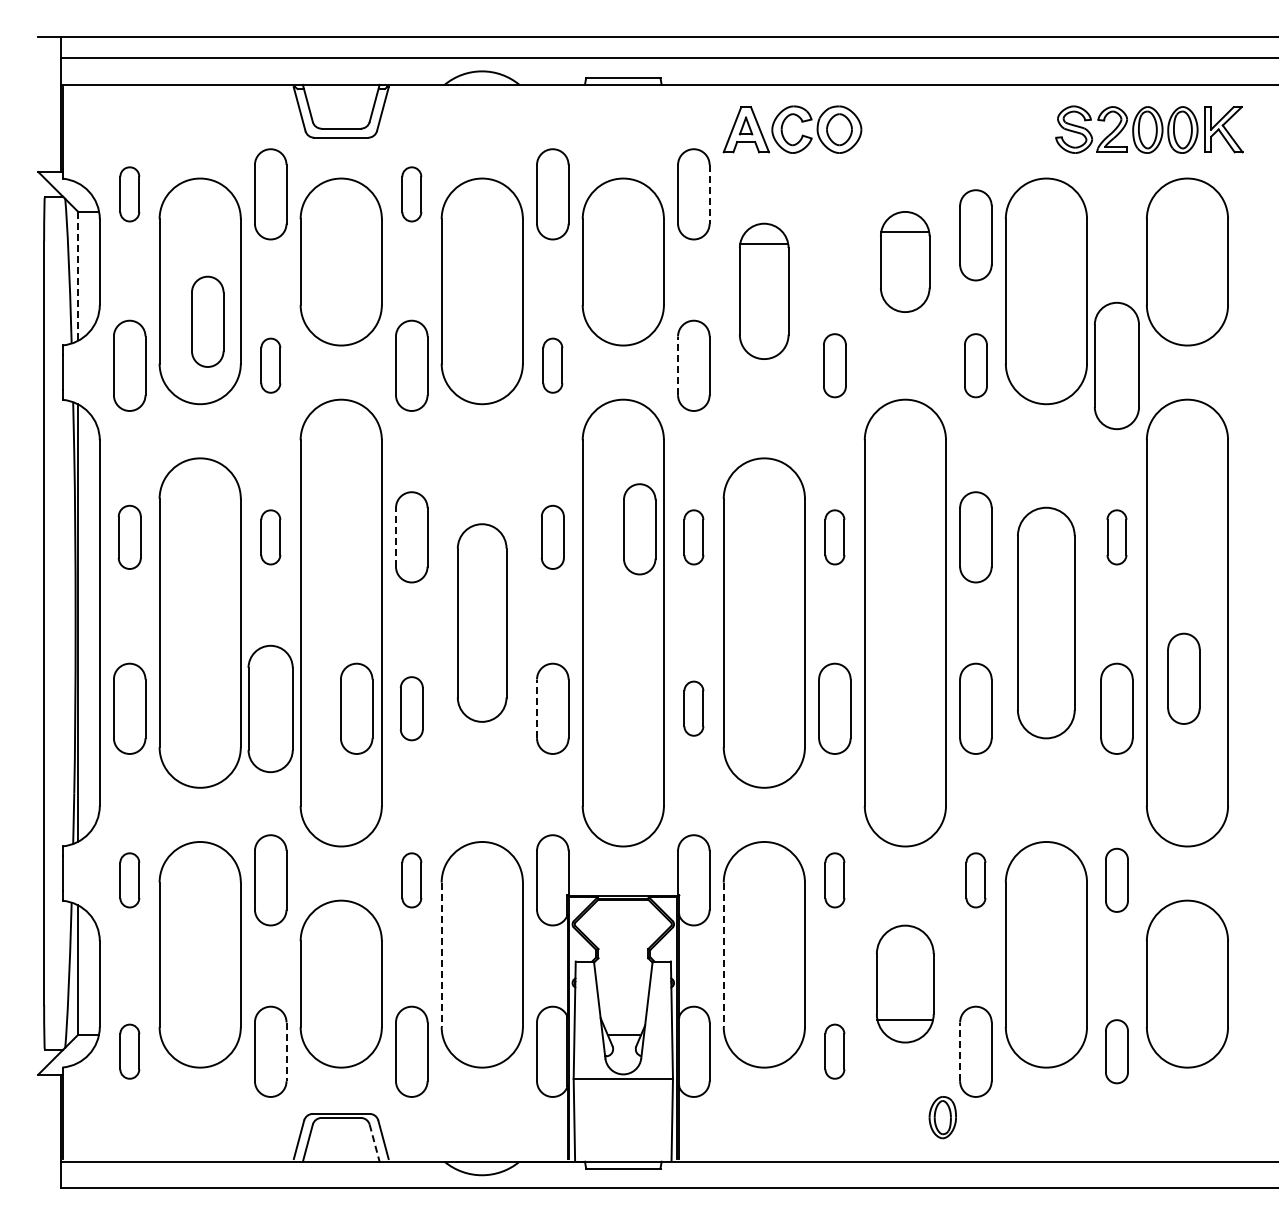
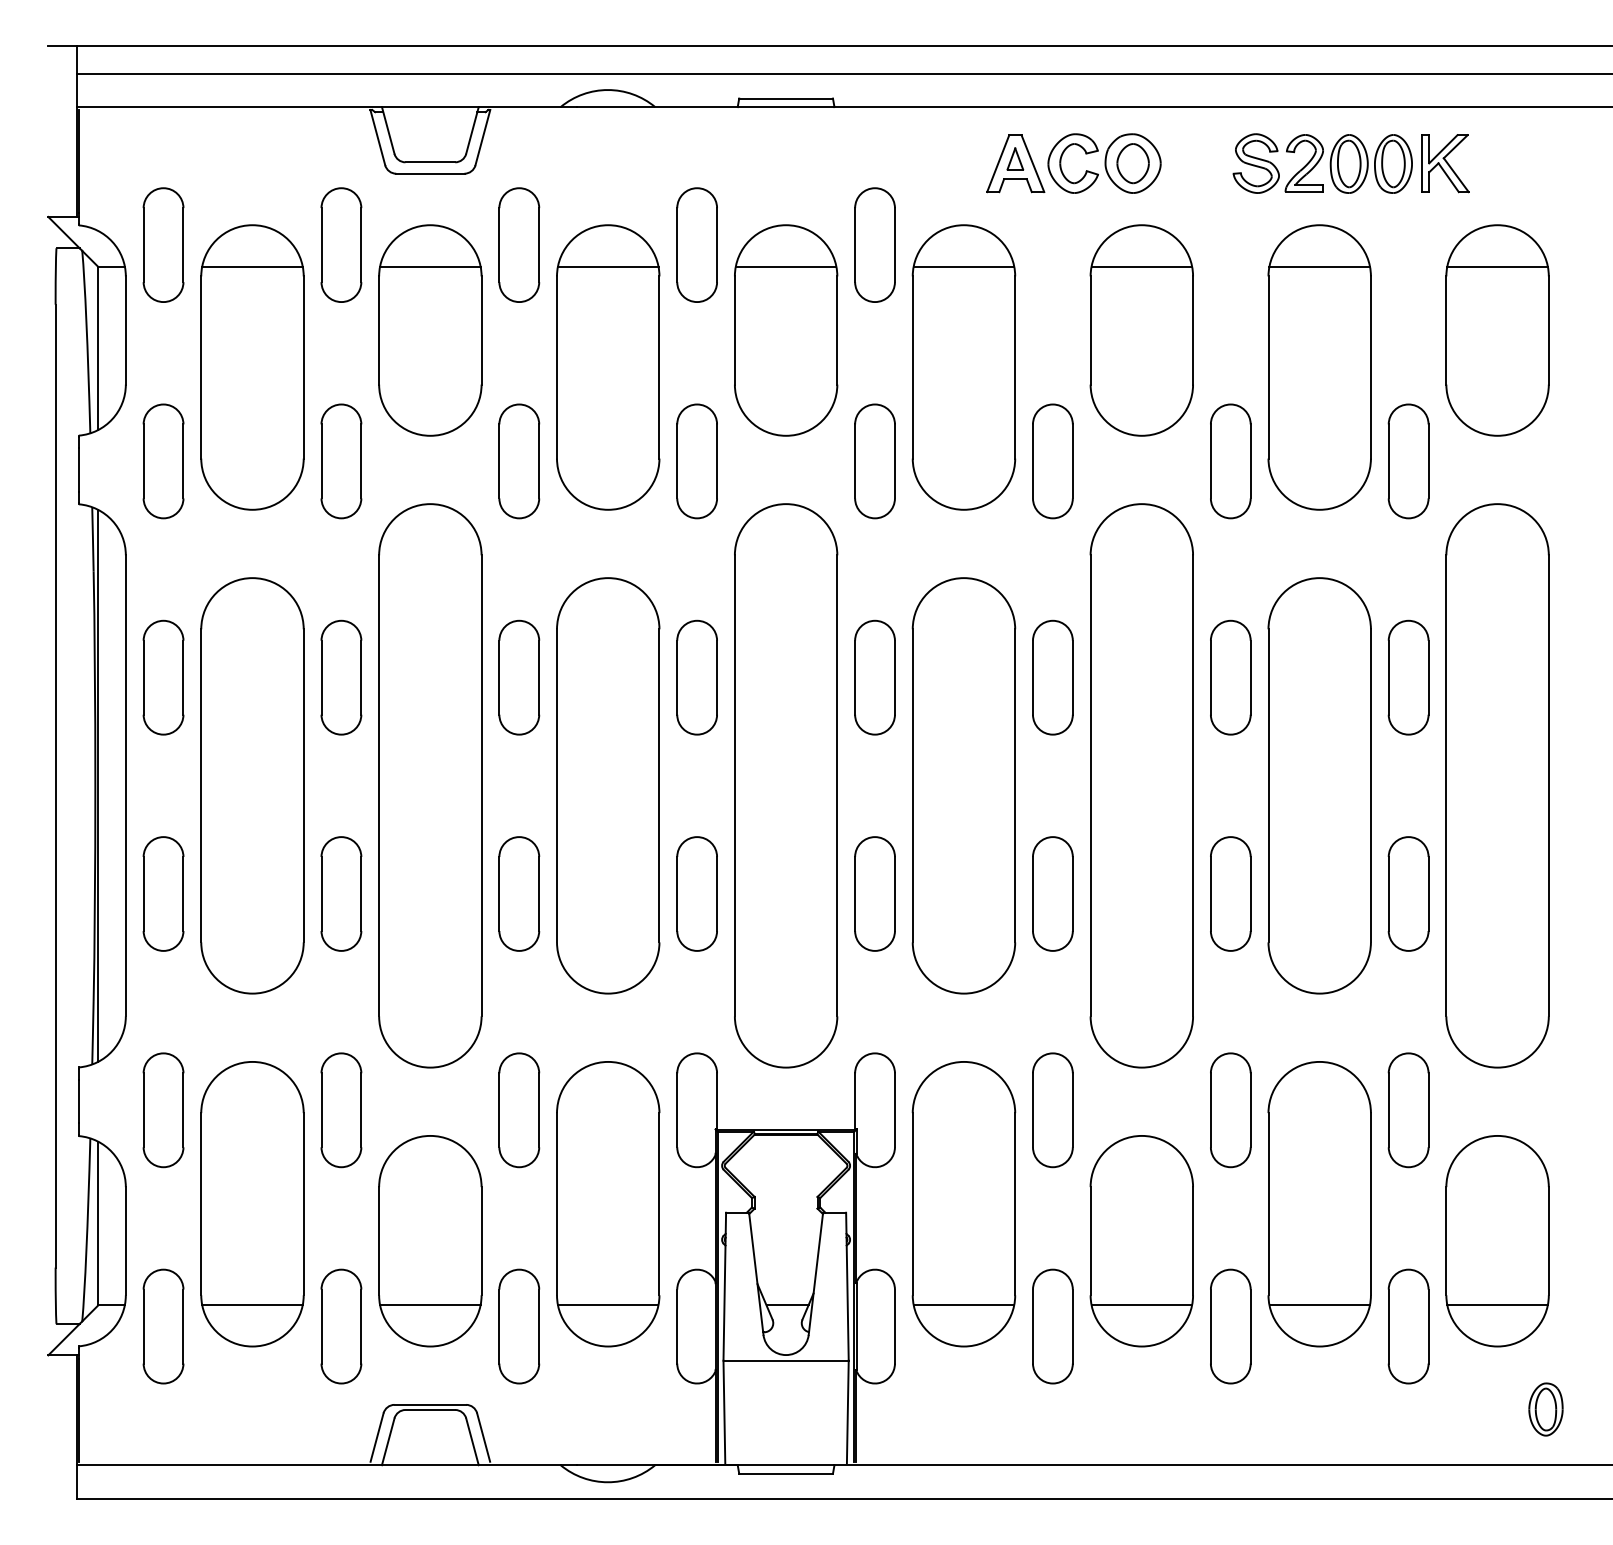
part: (783, 125) -> (1062, 158), moved
part: (1149, 129) -> (1351, 163), moved
part: (129, 194) -> (163, 245), size x1.67
part: (411, 194) -> (518, 245), size x1.67
line: (709, 194) -> (894, 245), dashed -> solid
line: (200, 211) -> (252, 266), added
line: (341, 211) -> (430, 266), added
line: (482, 211) -> (608, 266), added
line: (623, 211) -> (786, 266), added
line: (1046, 211) -> (1319, 266), added
line: (1187, 211) -> (1497, 266), added
part: (975, 235) -> (1230, 297), removed
part: (904, 261) -> (1140, 329), size x1.67
line: (77, 276) -> (97, 348), dashed -> solid
part: (763, 291) -> (962, 367), size x1.67
part: (207, 321) -> (261, 405), removed
part: (270, 365) -> (341, 460), size x1.67
part: (552, 365) -> (696, 460), size x1.67
line: (678, 365) -> (855, 460), dashed -> solid
part: (834, 365) -> (1052, 460), size x1.43
part: (975, 365) -> (1230, 460), size x1.43
part: (1116, 365) -> (1408, 460), size x0.71
part: (639, 529) -> (806, 667), removed
line: (395, 536) -> (498, 676), dashed -> solid
part: (129, 537) -> (163, 677), size x1.43
part: (270, 537) -> (341, 677), size x1.67
part: (552, 537) -> (696, 677), size x1.43
part: (693, 537) -> (874, 677), size x1.67
part: (834, 537) -> (1052, 677), size x1.67
part: (1116, 537) -> (1408, 677), size x1.67
part: (481, 622) -> (607, 785), size x1.67
part: (1045, 622) -> (1318, 785), size x1.43
part: (1183, 678) -> (1492, 855), removed
part: (270, 708) -> (341, 893), size x0.71
part: (356, 708) -> (449, 893), removed
part: (411, 708) -> (518, 893), size x1.43
line: (537, 708) -> (677, 893), dashed -> solid
part: (693, 708) -> (874, 893), size x1.67
part: (129, 880) -> (163, 1110), size x1.67
part: (411, 880) -> (518, 1110), size x1.67
part: (834, 880) -> (1052, 1110), size x1.67
part: (975, 880) -> (1230, 1110), size x1.67
part: (1116, 880) -> (1408, 1110), size x1.43
line: (441, 955) -> (556, 1205), dashed -> solid
line: (723, 955) -> (912, 1205), dashed -> solid
part: (904, 983) -> (1140, 1240), size x1.43
line: (200, 1035) -> (252, 1305), added
line: (341, 1035) -> (430, 1305), added
line: (482, 1035) -> (608, 1305), added
line: (764, 1035) -> (964, 1305), added
line: (1046, 1035) -> (1319, 1305), added
line: (1187, 1035) -> (1497, 1305), added
part: (129, 1051) -> (163, 1326), size x1.67
part: (834, 1051) -> (1052, 1326), size x1.67
line: (960, 1051) -> (1211, 1326), dashed -> solid
part: (1116, 1051) -> (1408, 1326), size x1.43
line: (286, 1052) -> (361, 1327), dashed -> solid
part: (942, 1117) -> (1545, 1409), moved
line: (374, 1143) -> (472, 1442), dashed -> solid

